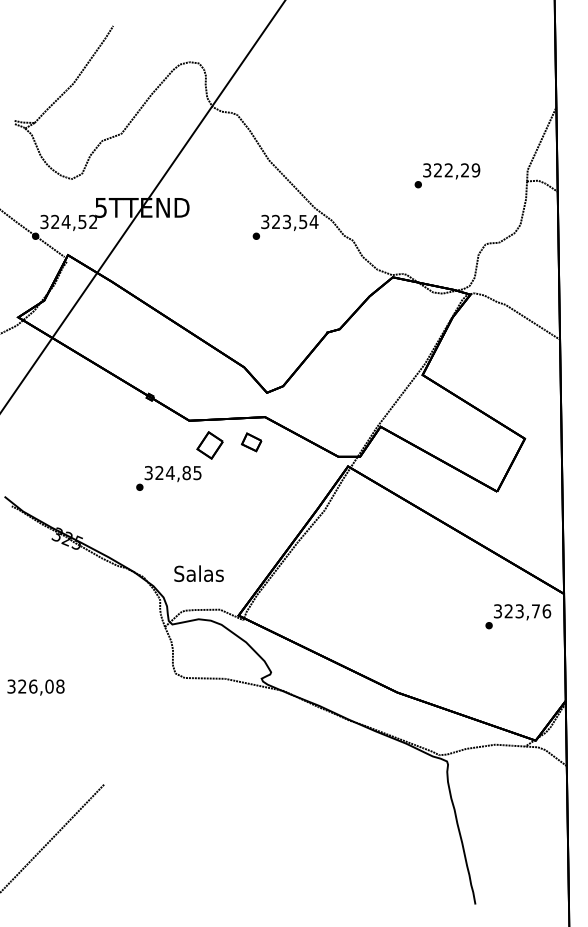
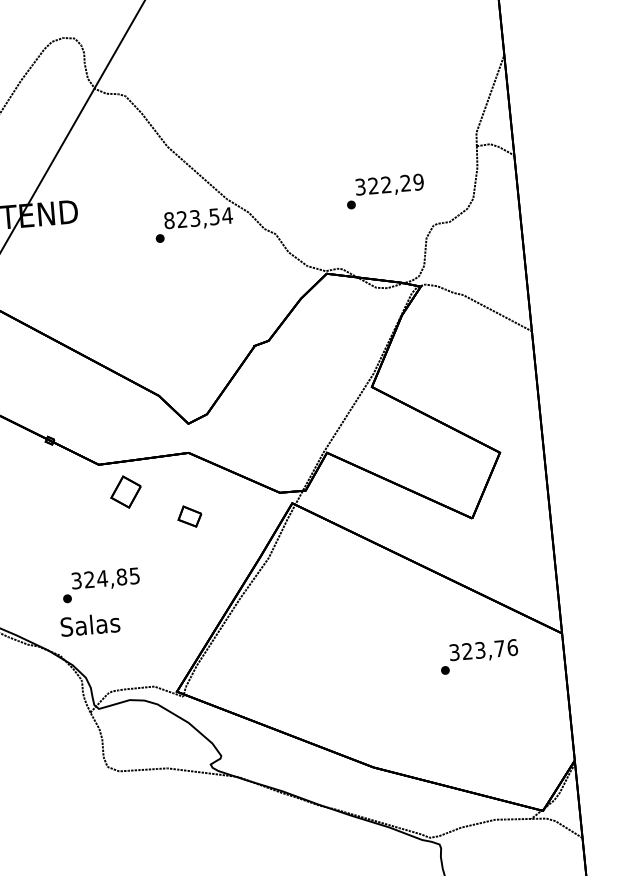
text: (447, 175) -> (385, 191), moved
text: (265, 221) -> (169, 220), 323,54 -> 823,54
part: (251, 442) -> (189, 516), moved
text: (168, 478) -> (100, 585), moved
text: (198, 573) -> (89, 624), moved
text: (518, 616) -> (479, 656), moved

